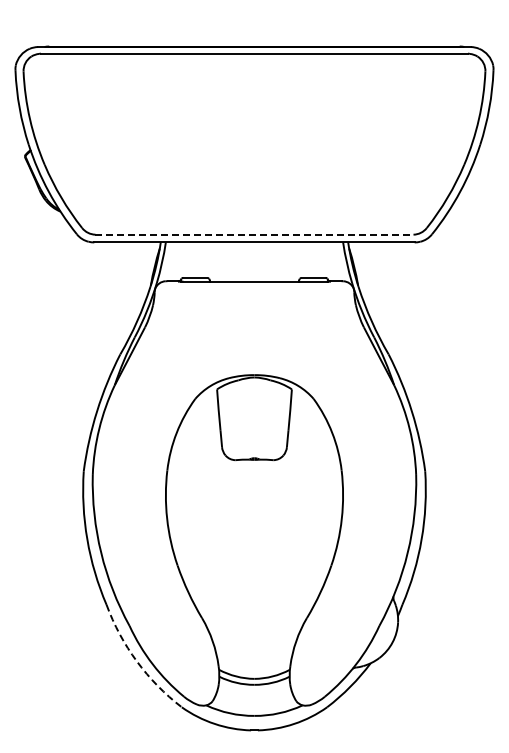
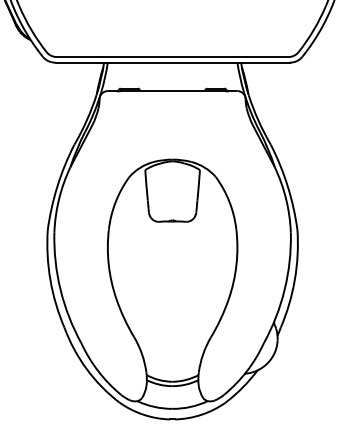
line: (254, 234) -> (172, 56), dashed -> solid
arc: (136, 661) -> (86, 369), dashed -> solid

